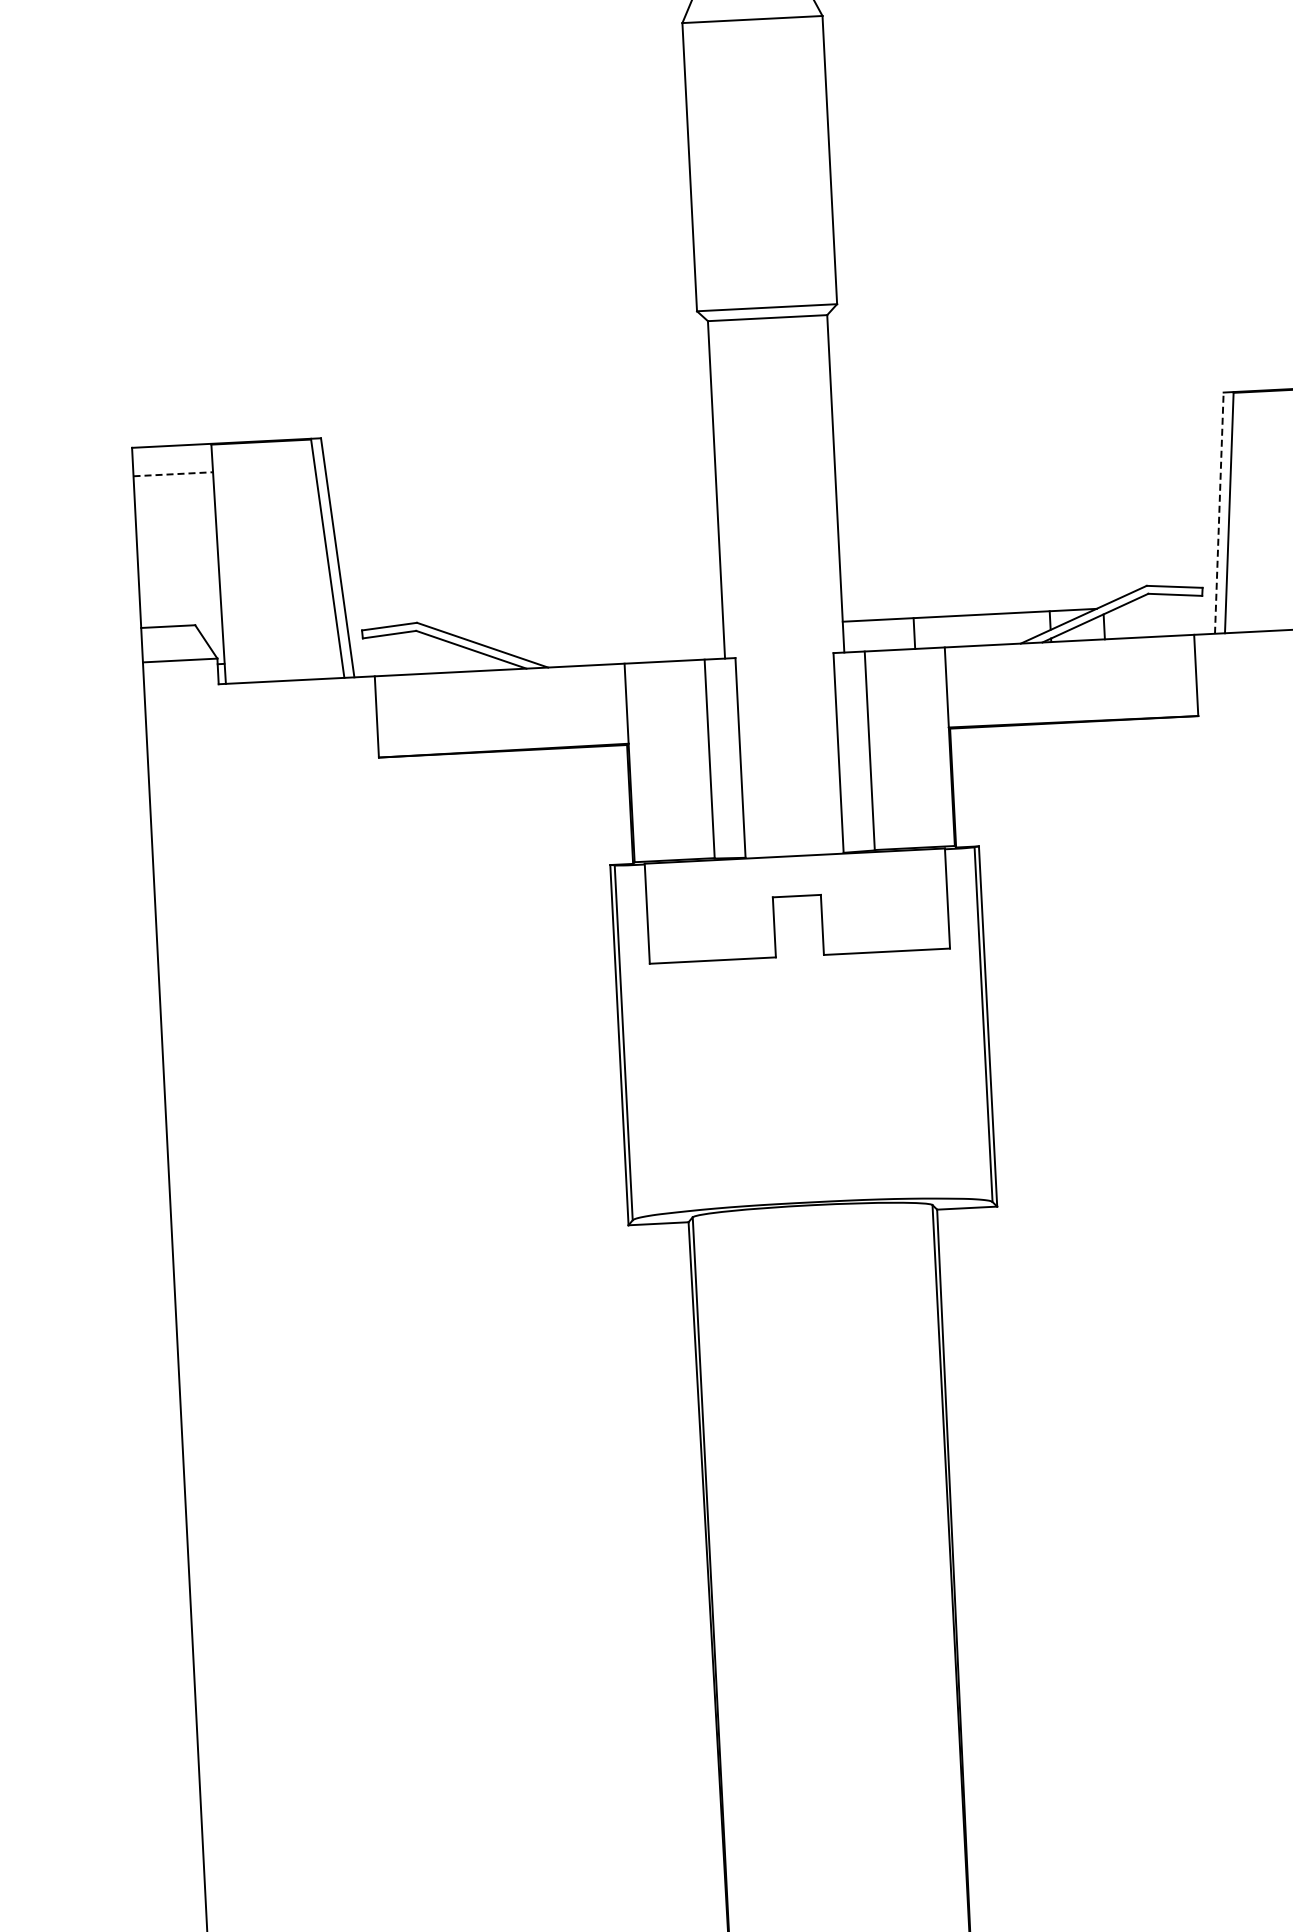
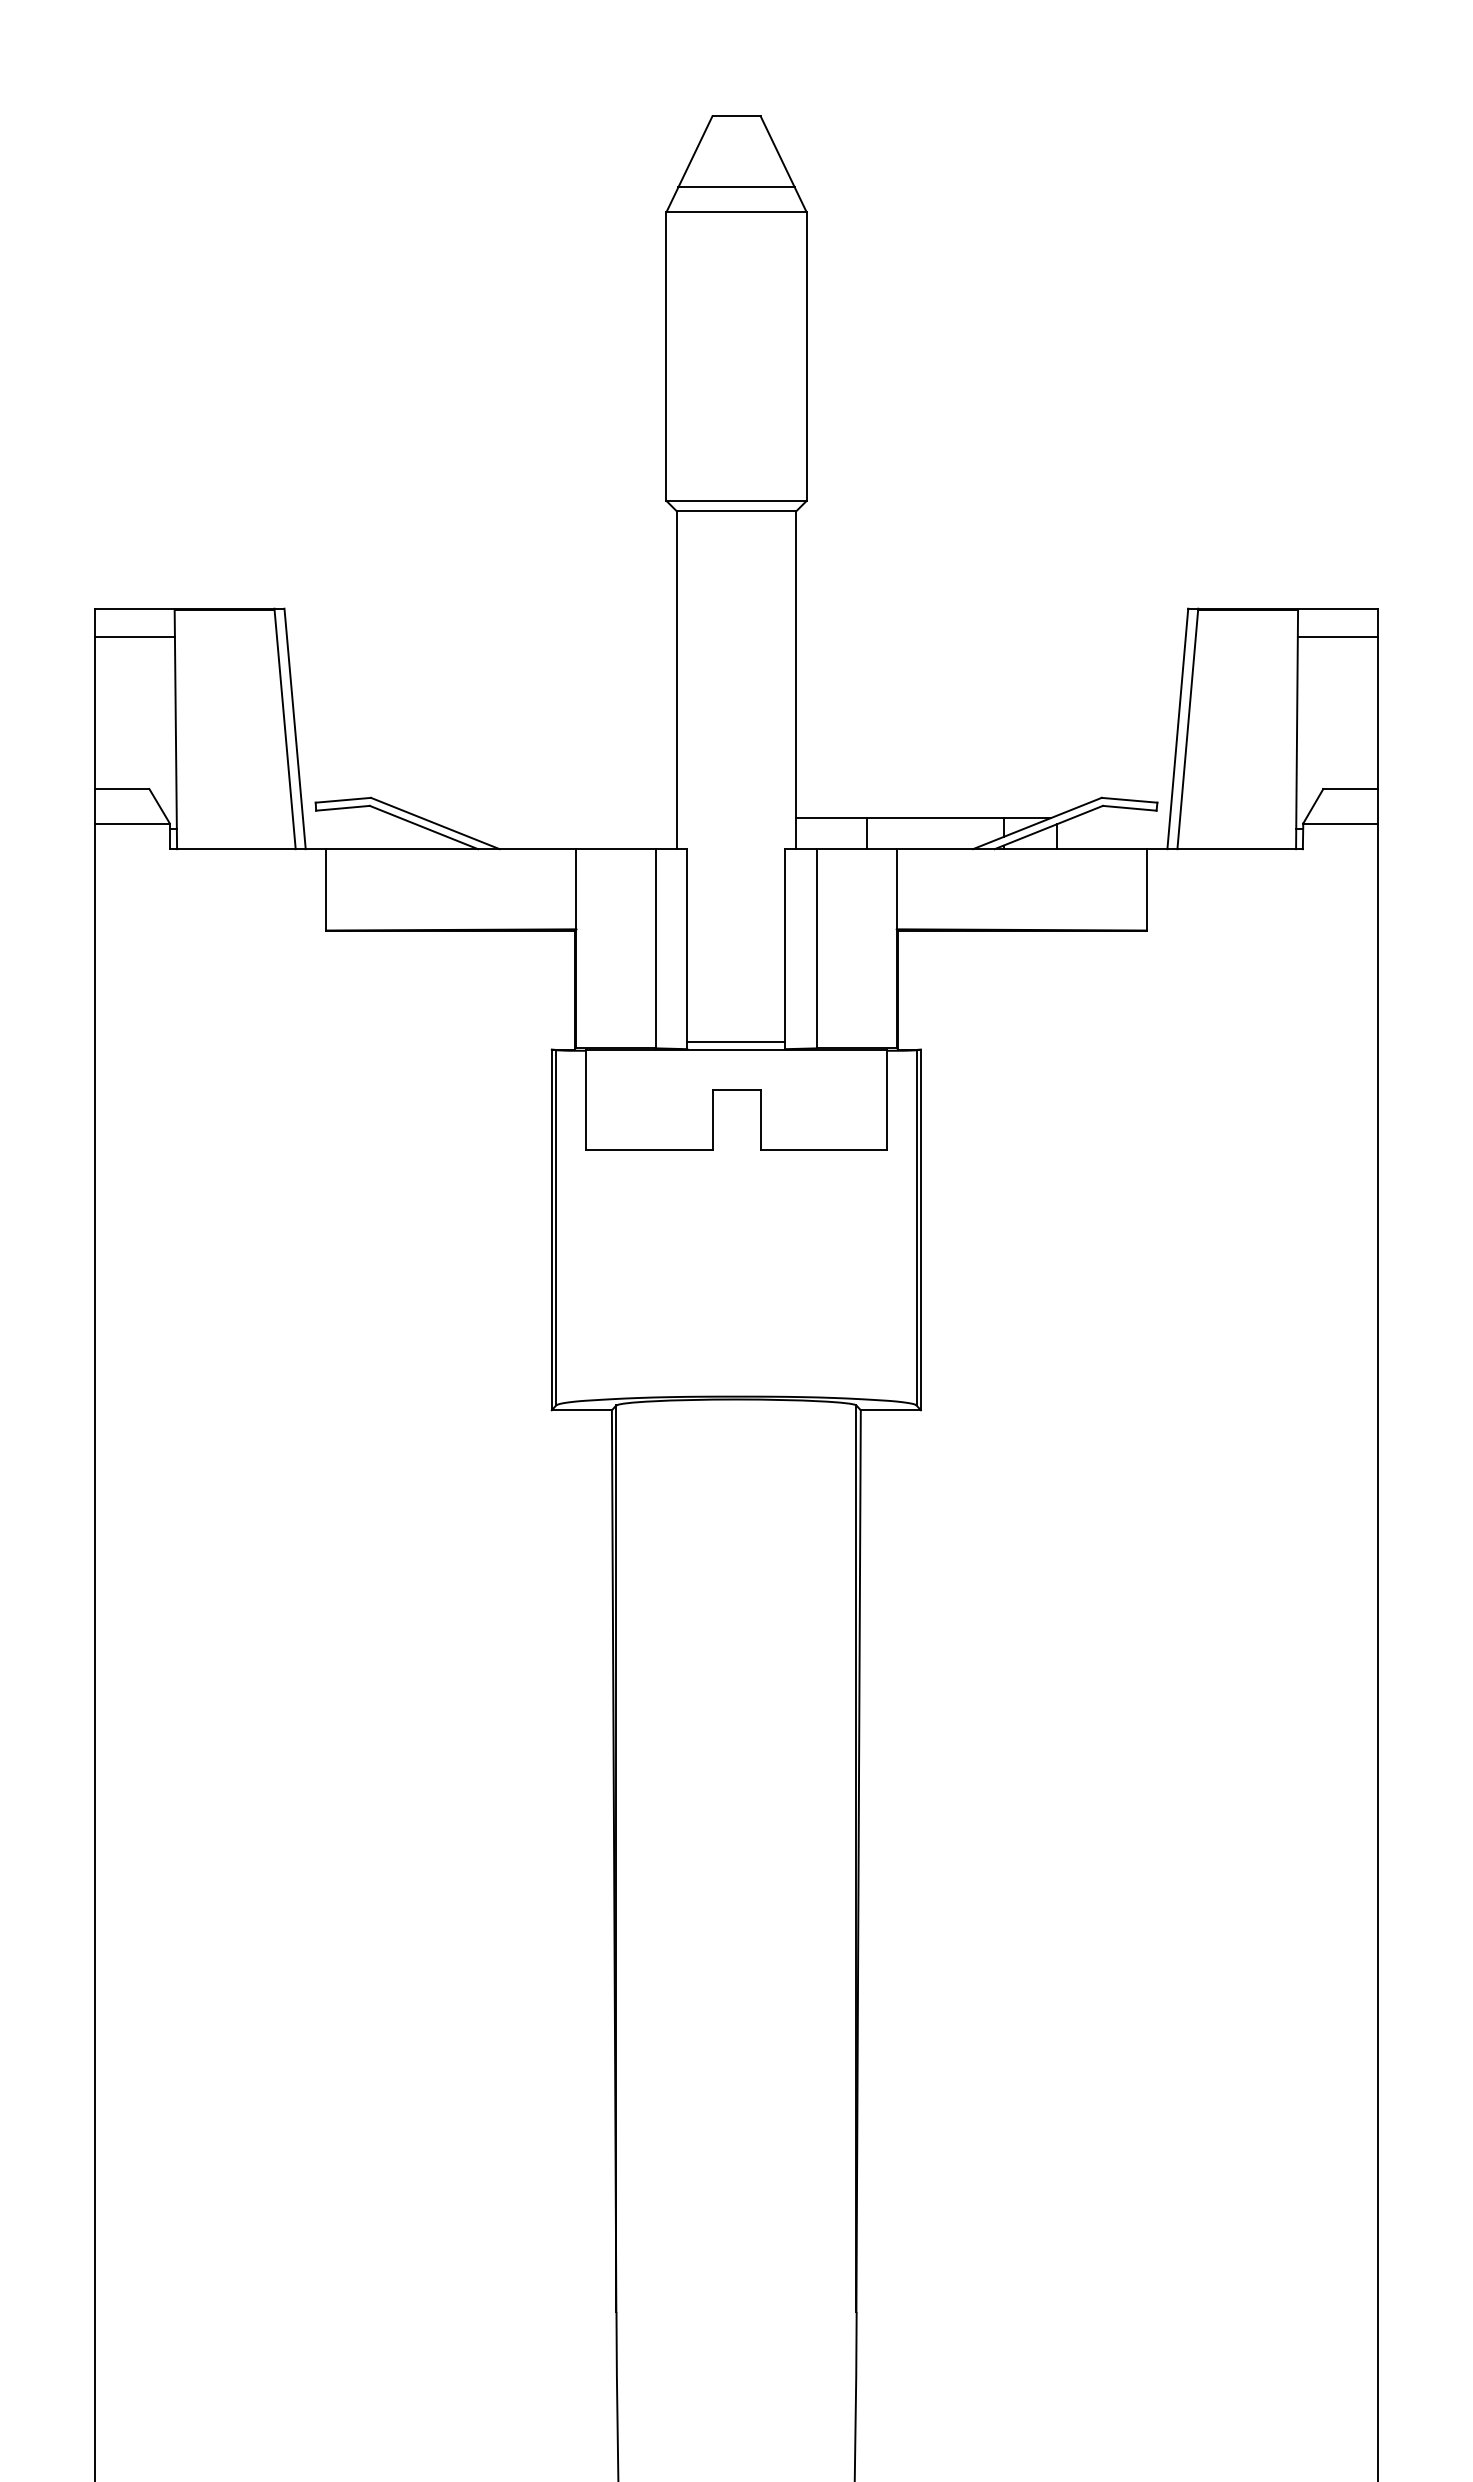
line: (173, 474) -> (135, 637), dashed -> solid
line: (1218, 512) -> (1177, 728), dashed -> solid
line: (794, 847) -> (736, 1041), added

